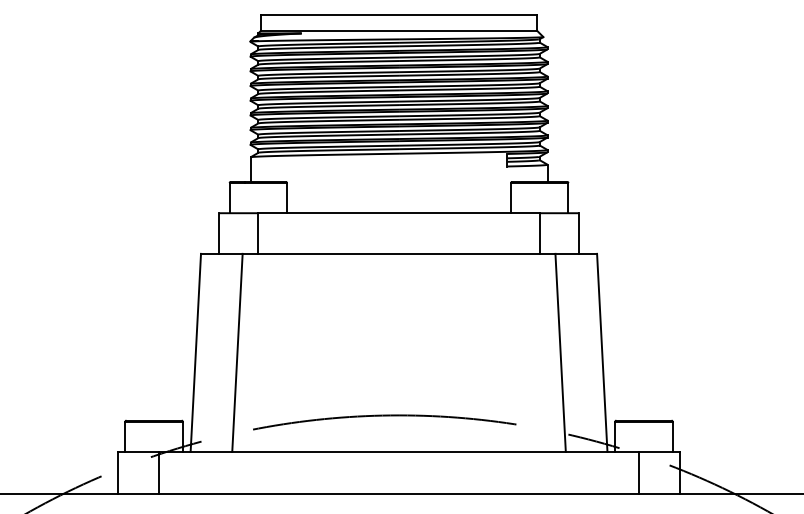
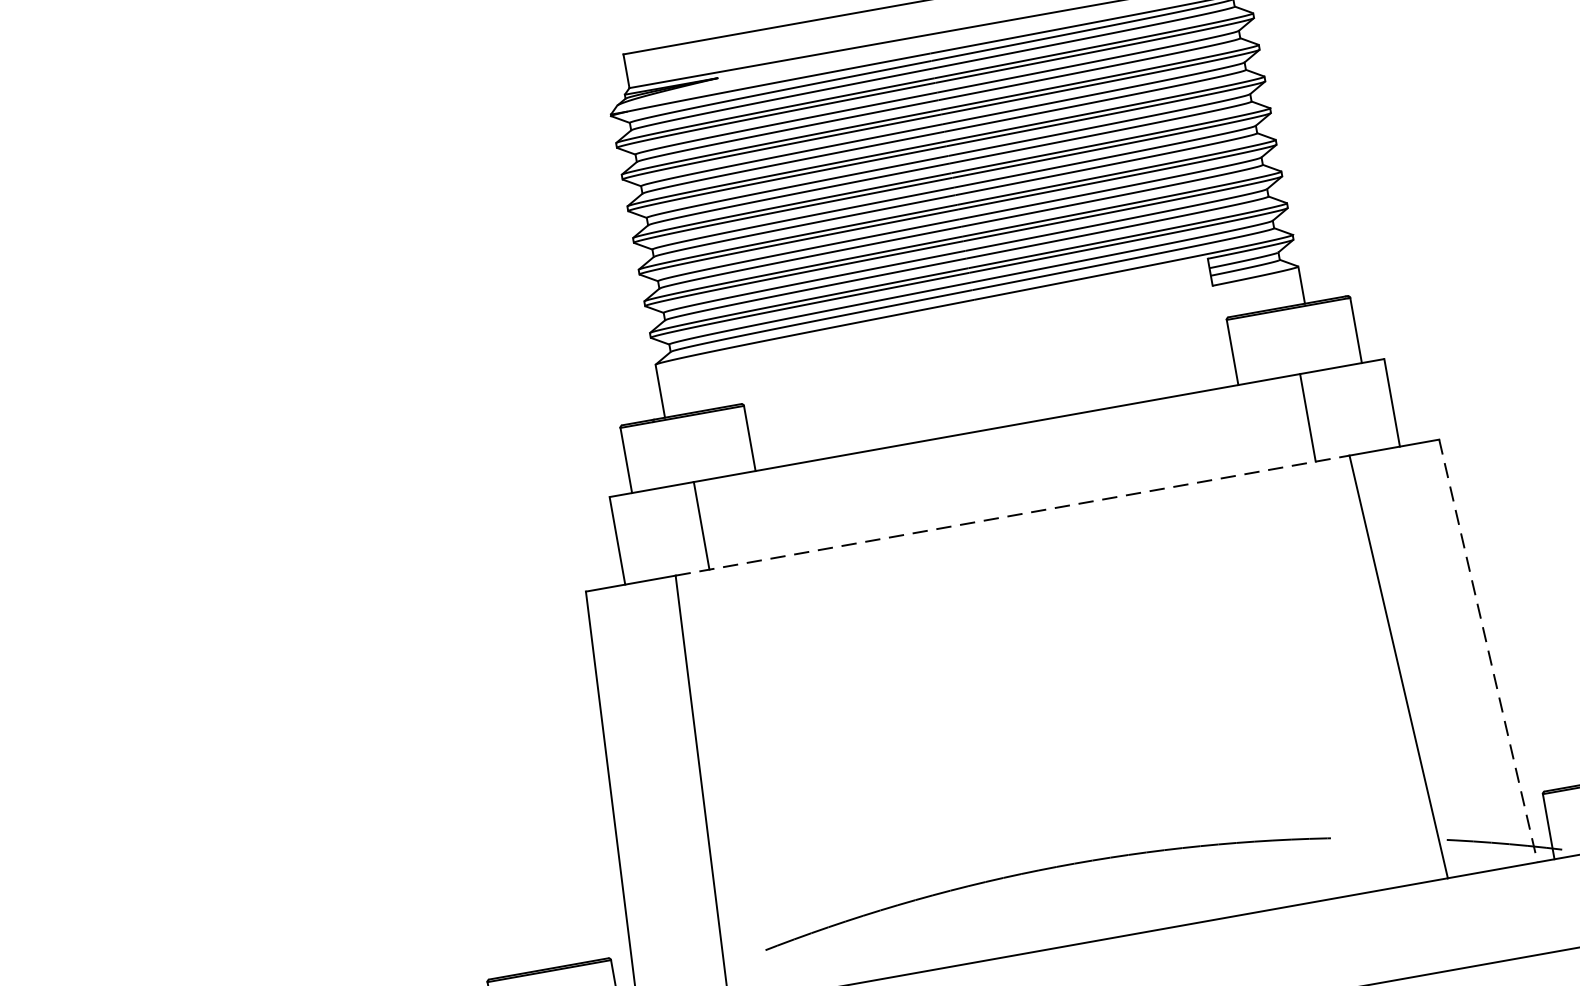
line: (399, 253) -> (1013, 514), solid -> dashed
line: (602, 353) -> (1489, 652), solid -> dashed

